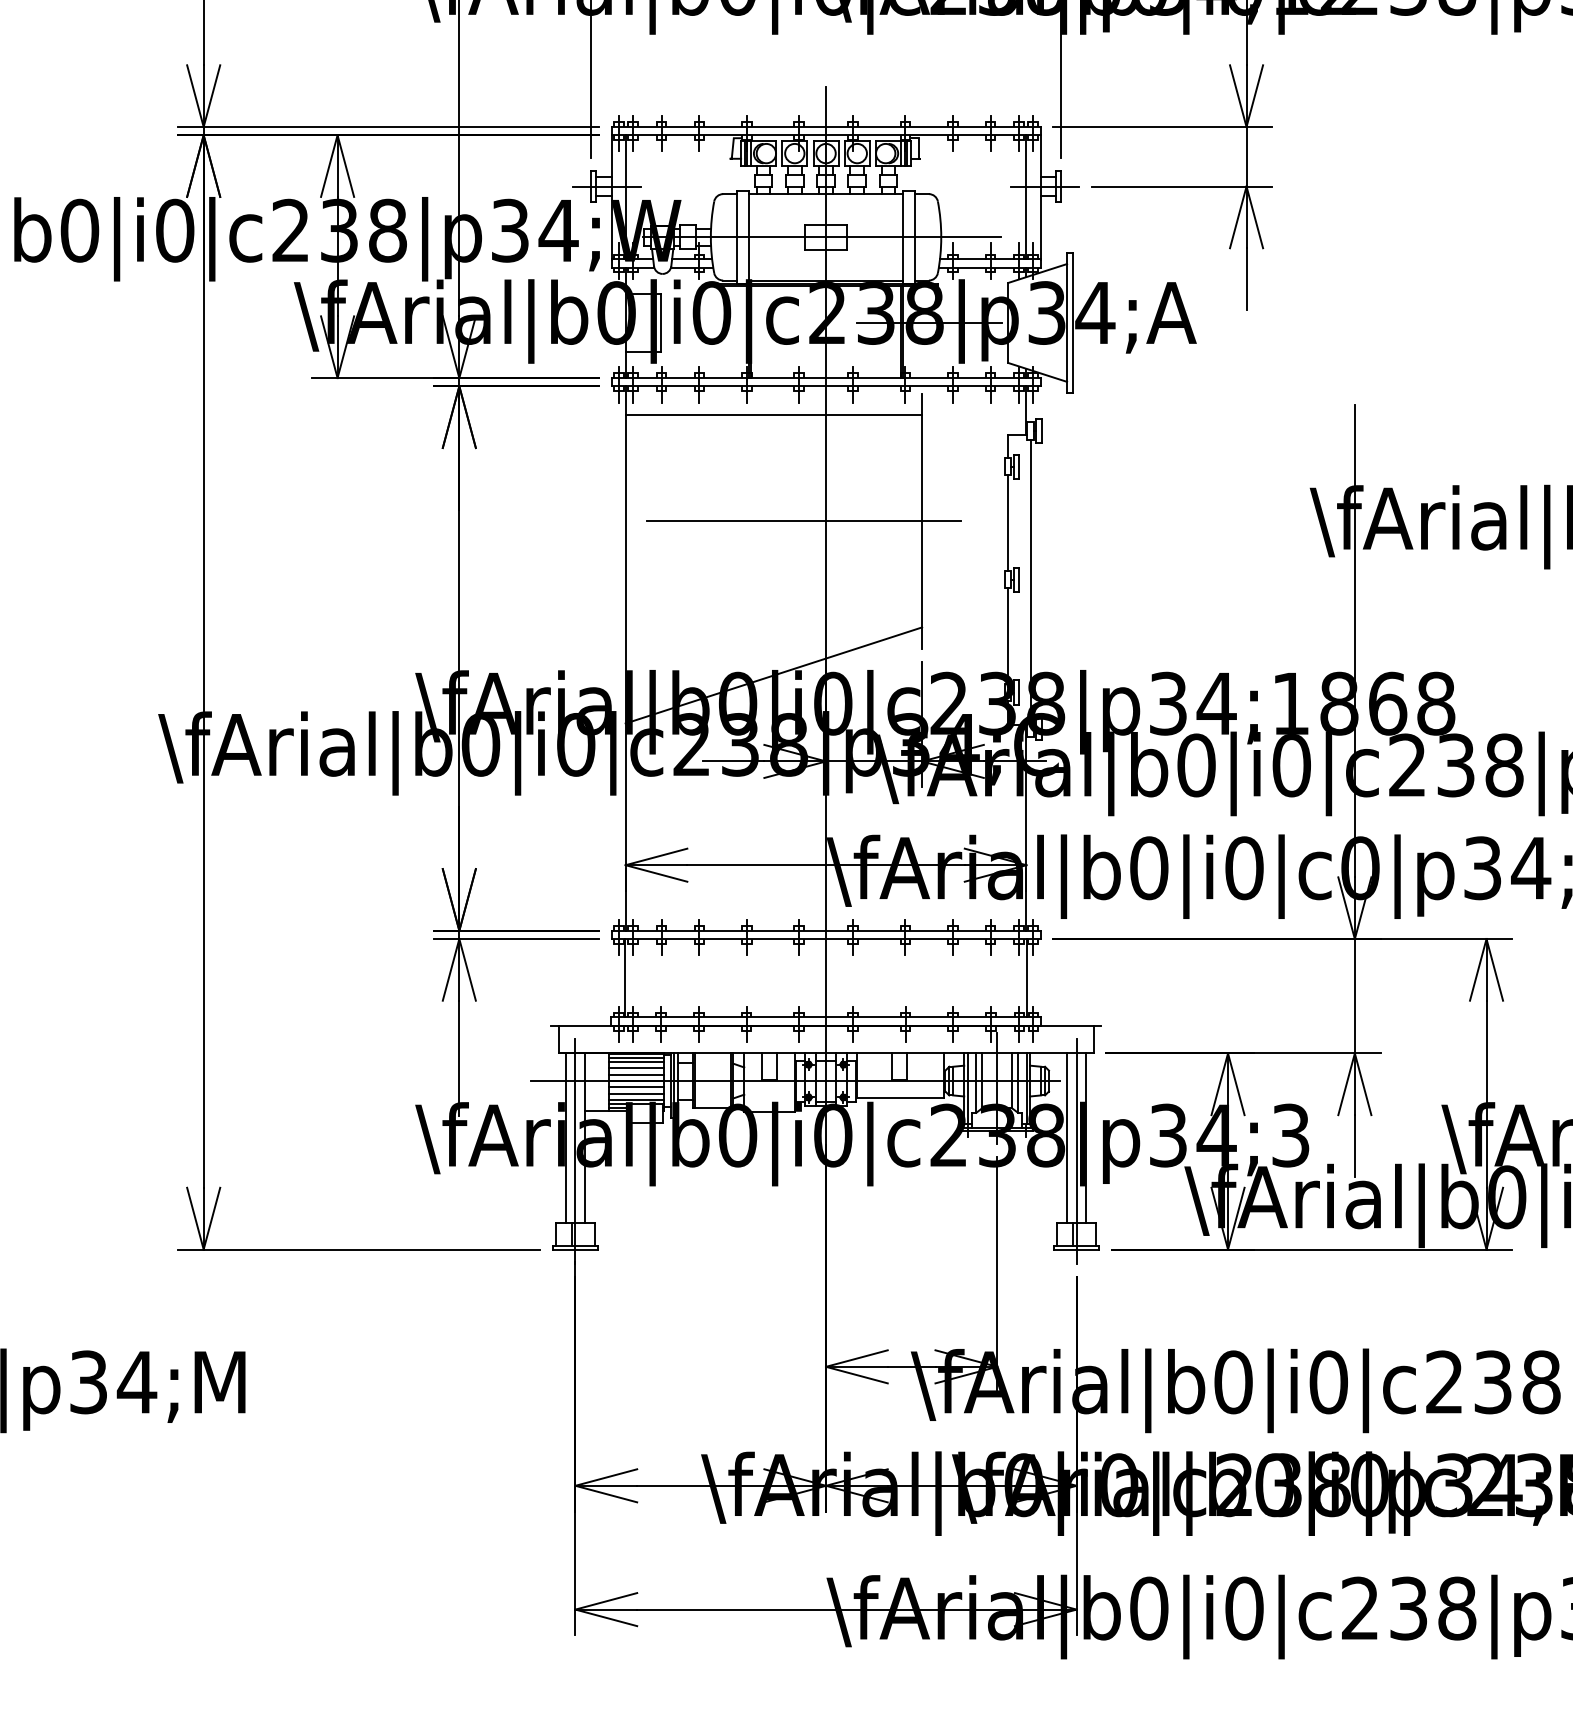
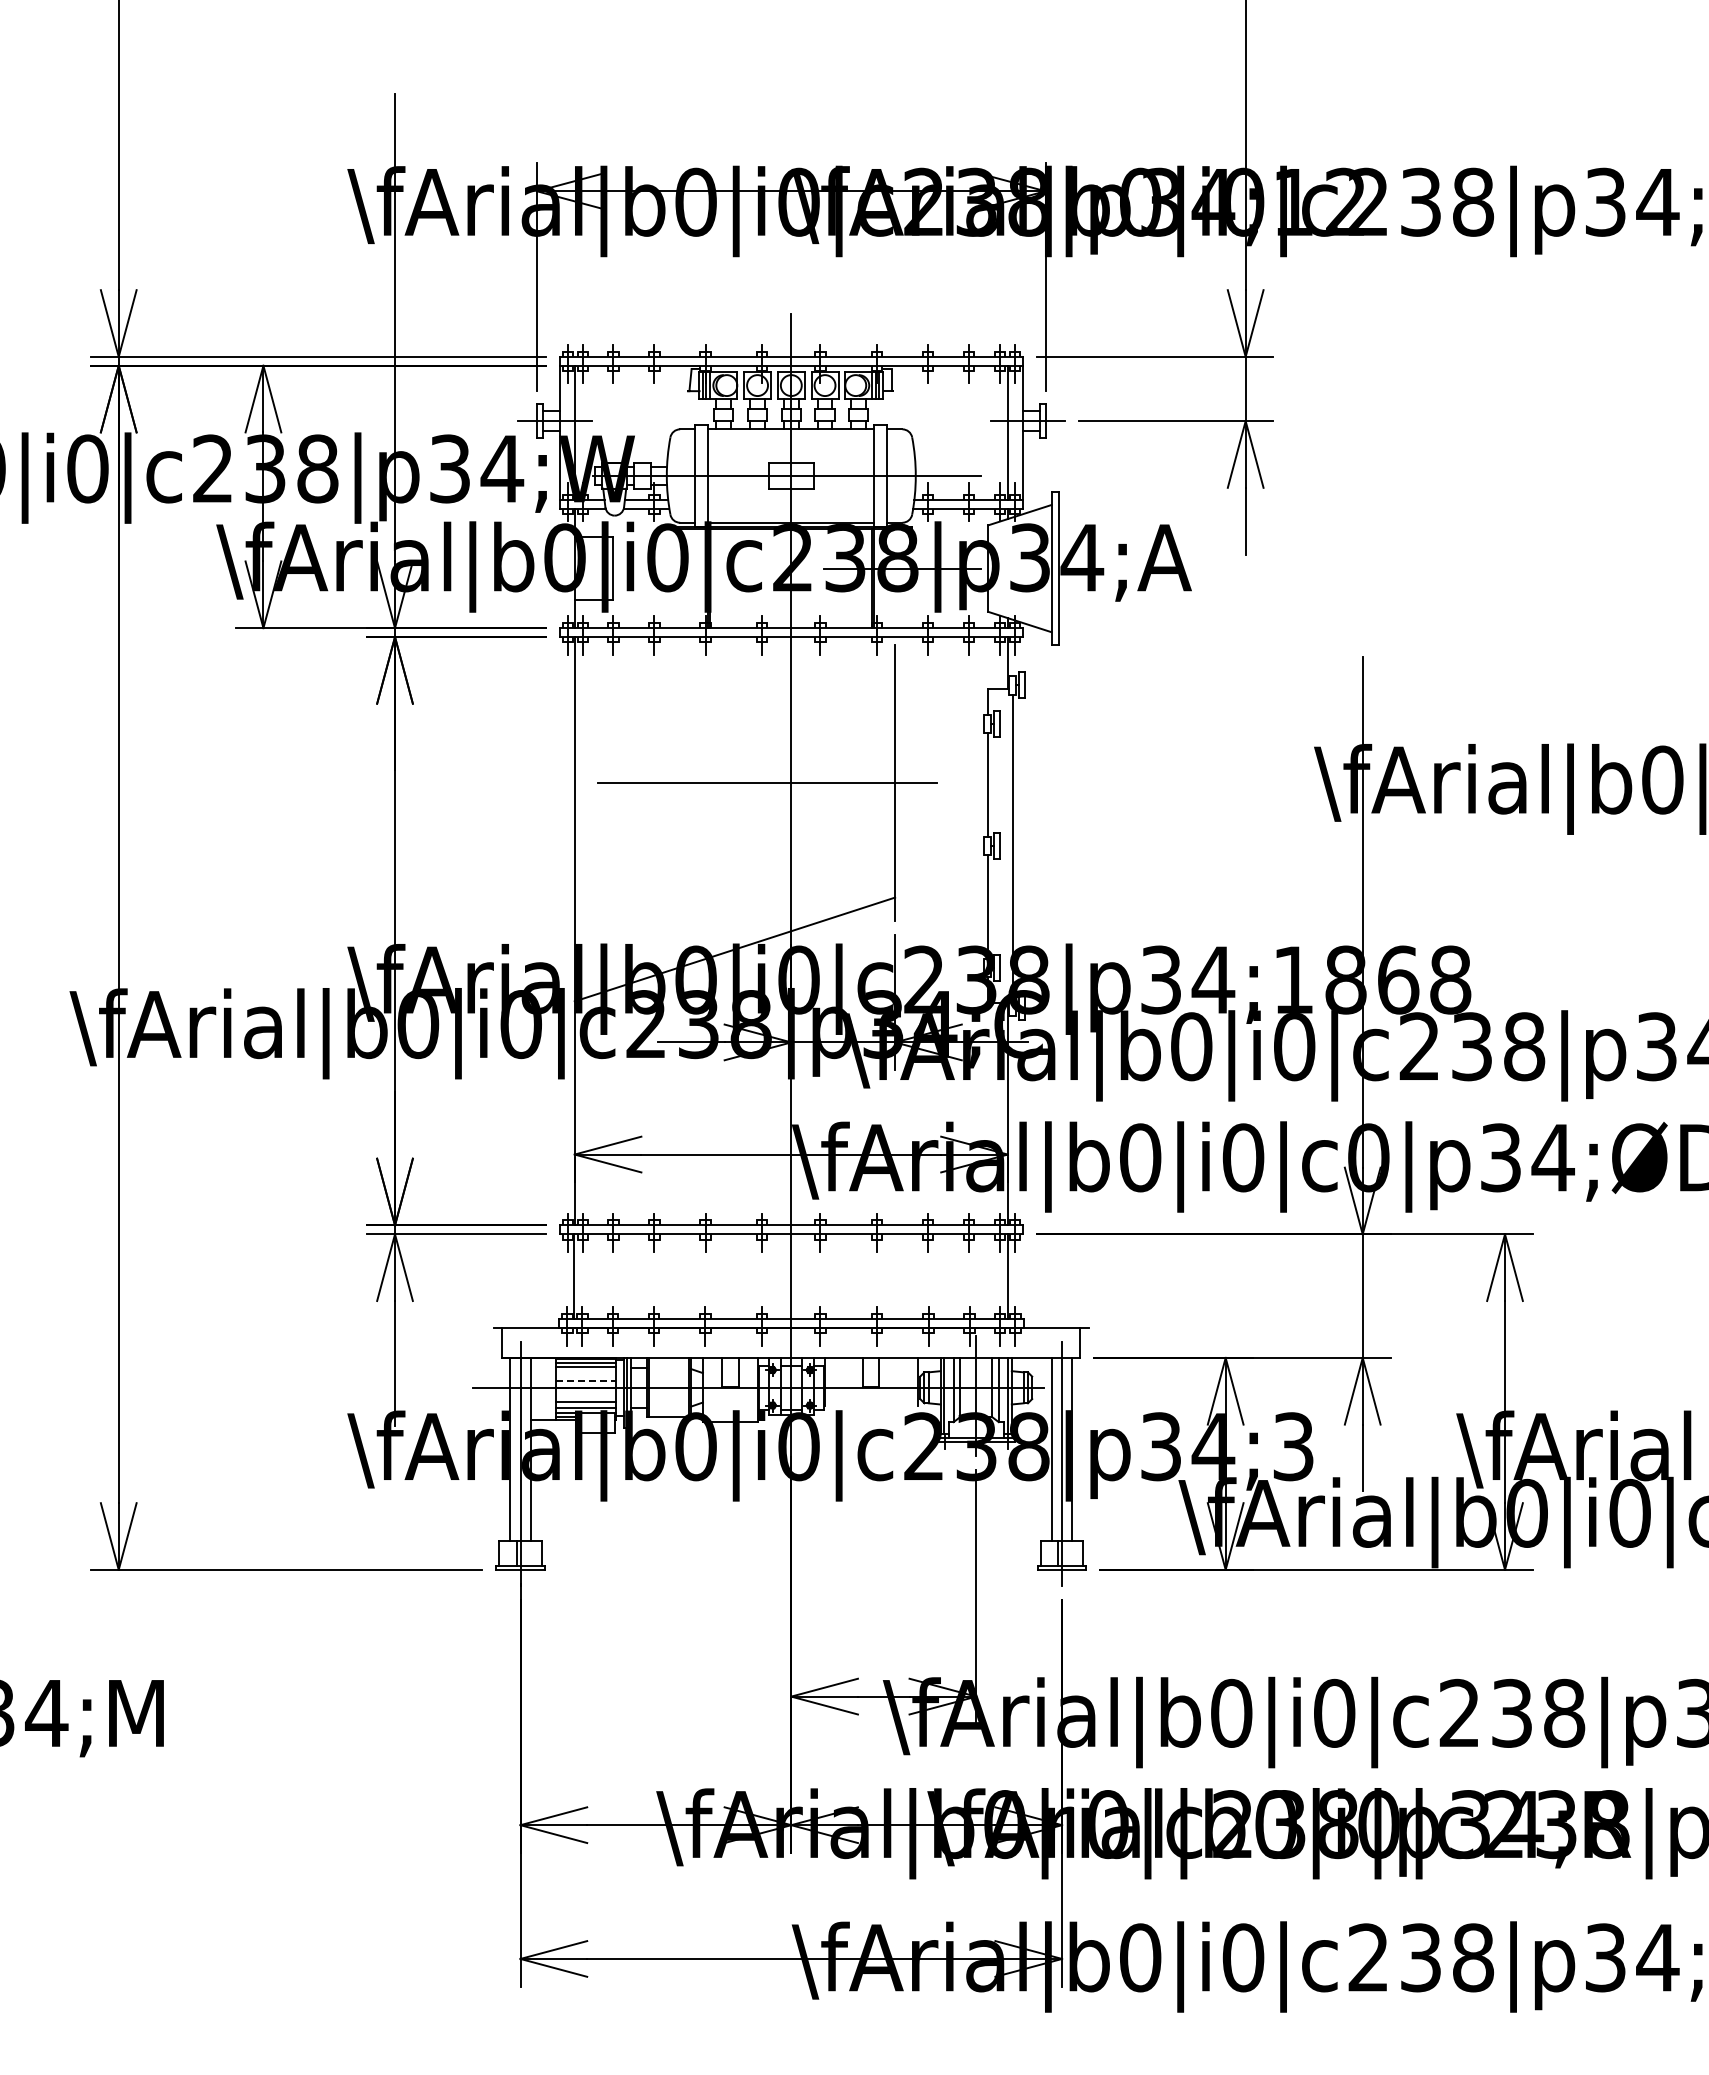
line: (773, 415) -> (734, 668), removed
line: (635, 1067) -> (585, 1373), removed
line: (636, 1075) -> (586, 1381), solid -> dashed
line: (635, 1087) -> (585, 1394), removed
line: (900, 1098) -> (871, 1406), removed

